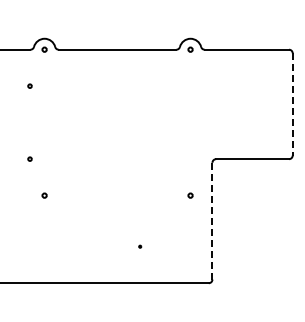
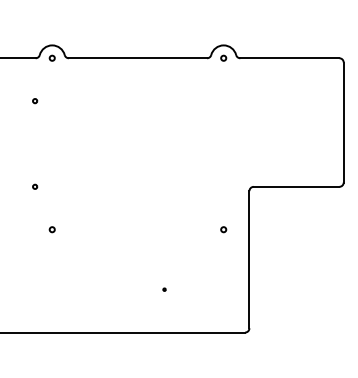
line: (292, 104) -> (343, 122), dashed -> solid
line: (212, 221) -> (249, 260), dashed -> solid

